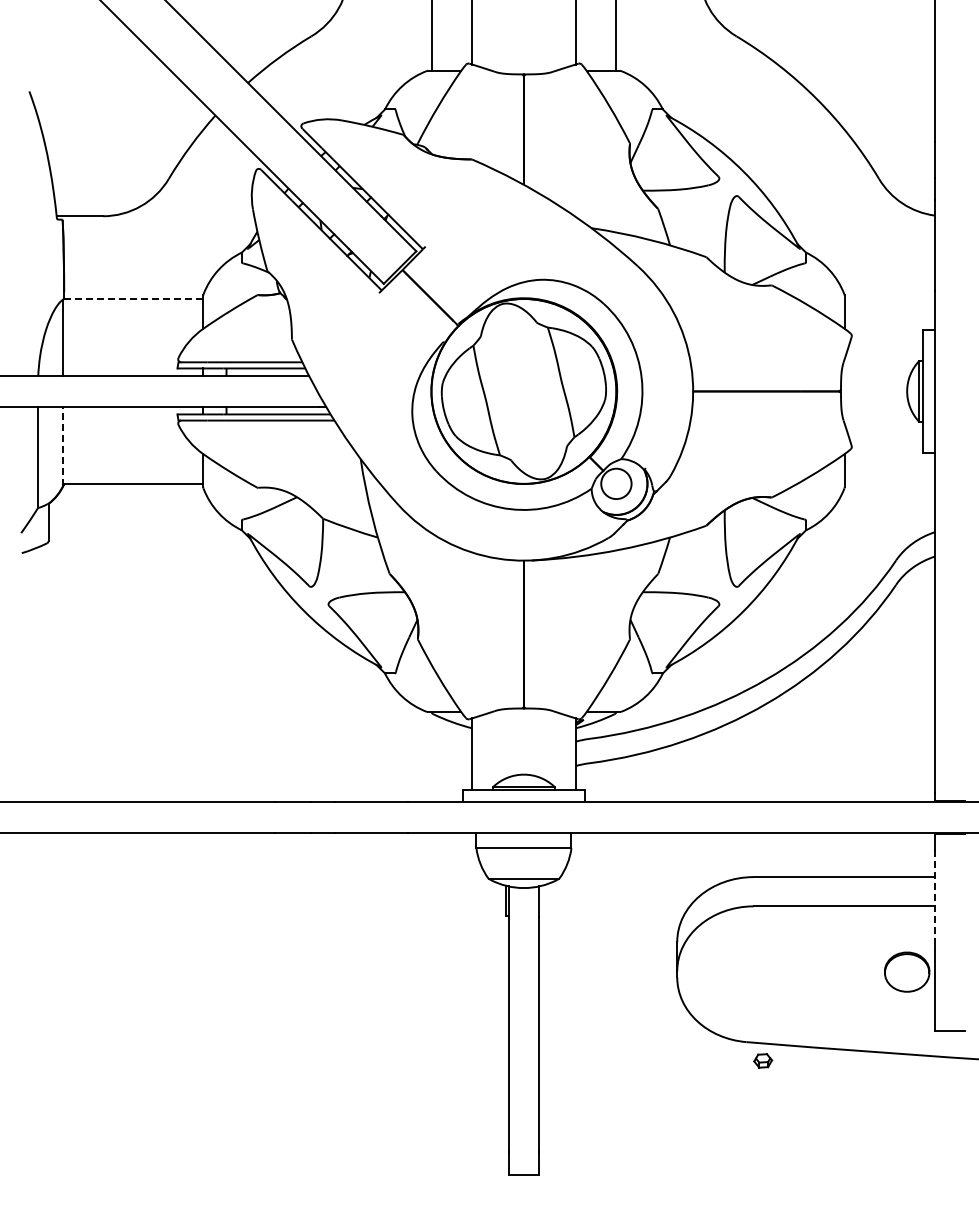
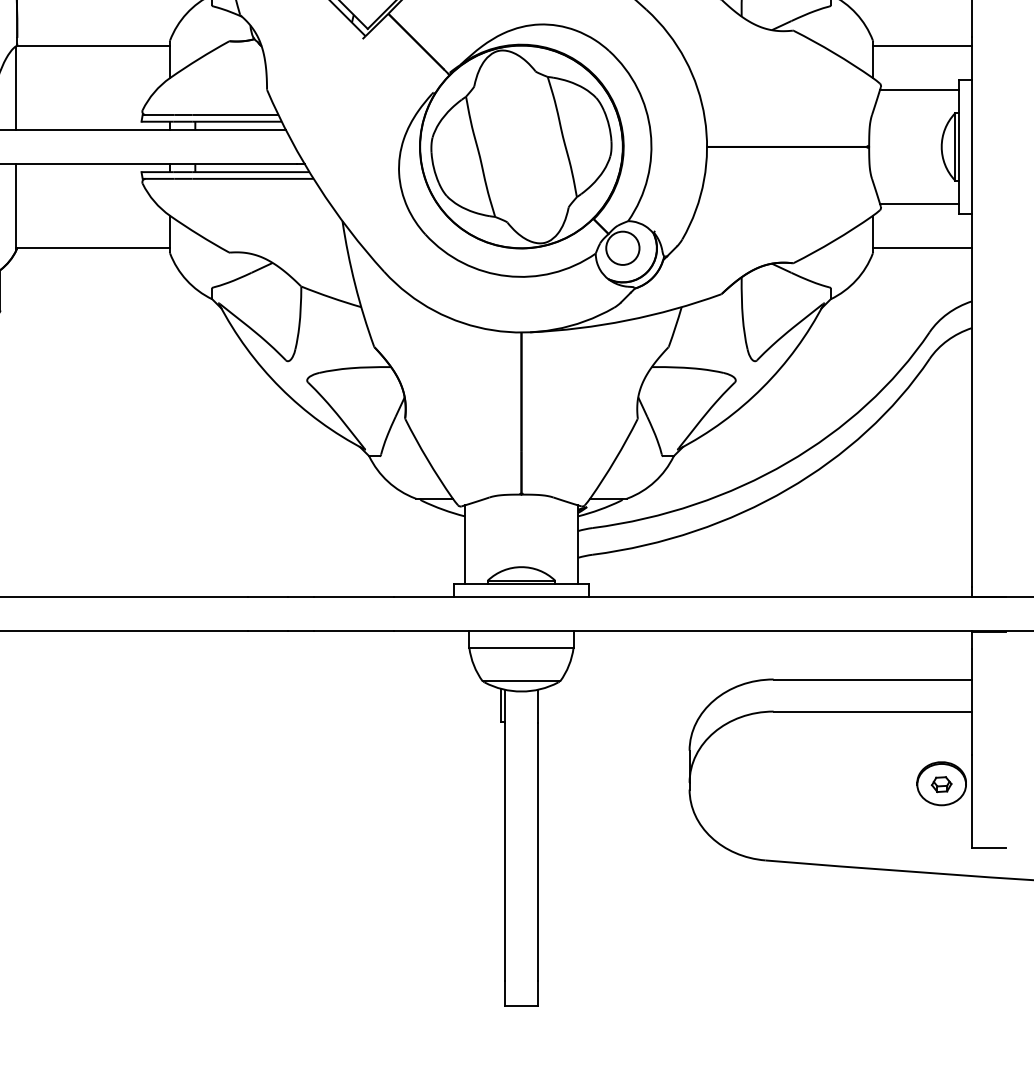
line: (133, 299) -> (93, 46), dashed -> solid
line: (889, 299) -> (922, 46), added
line: (886, 339) -> (919, 89), added
line: (886, 443) -> (919, 204), added
line: (63, 445) -> (16, 206), dashed -> solid
line: (889, 483) -> (922, 247), added
line: (934, 898) -> (971, 702), dashed -> solid
part: (763, 1060) -> (942, 784), moved

